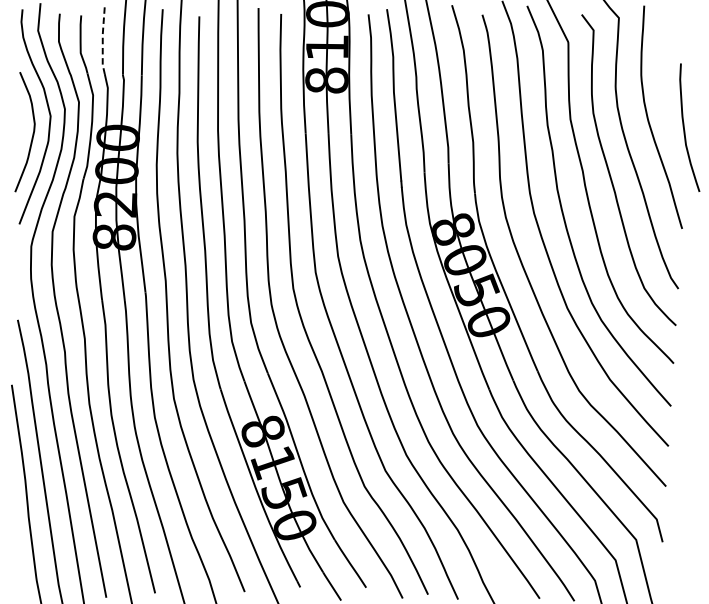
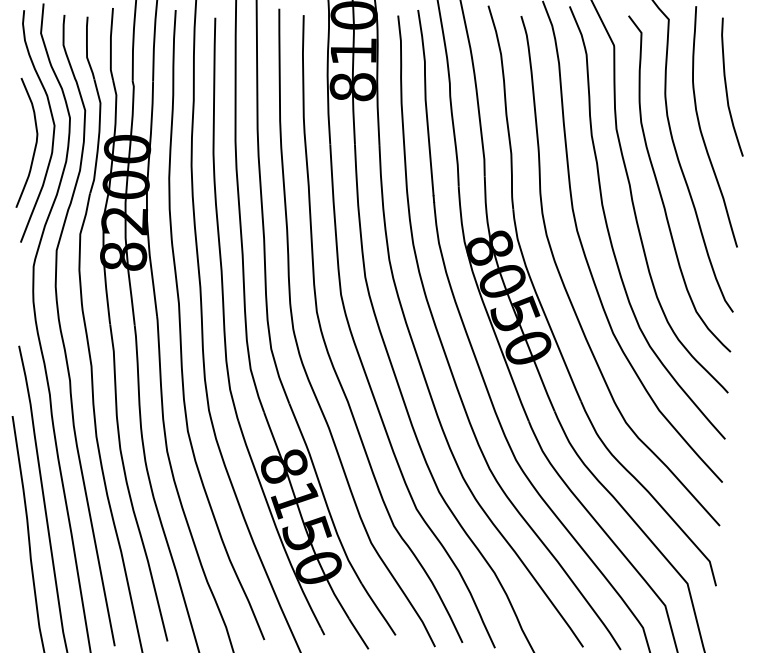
line: (102, 41) -> (110, 44), dashed -> solid
curve: (685, 129) -> (727, 88), moved

